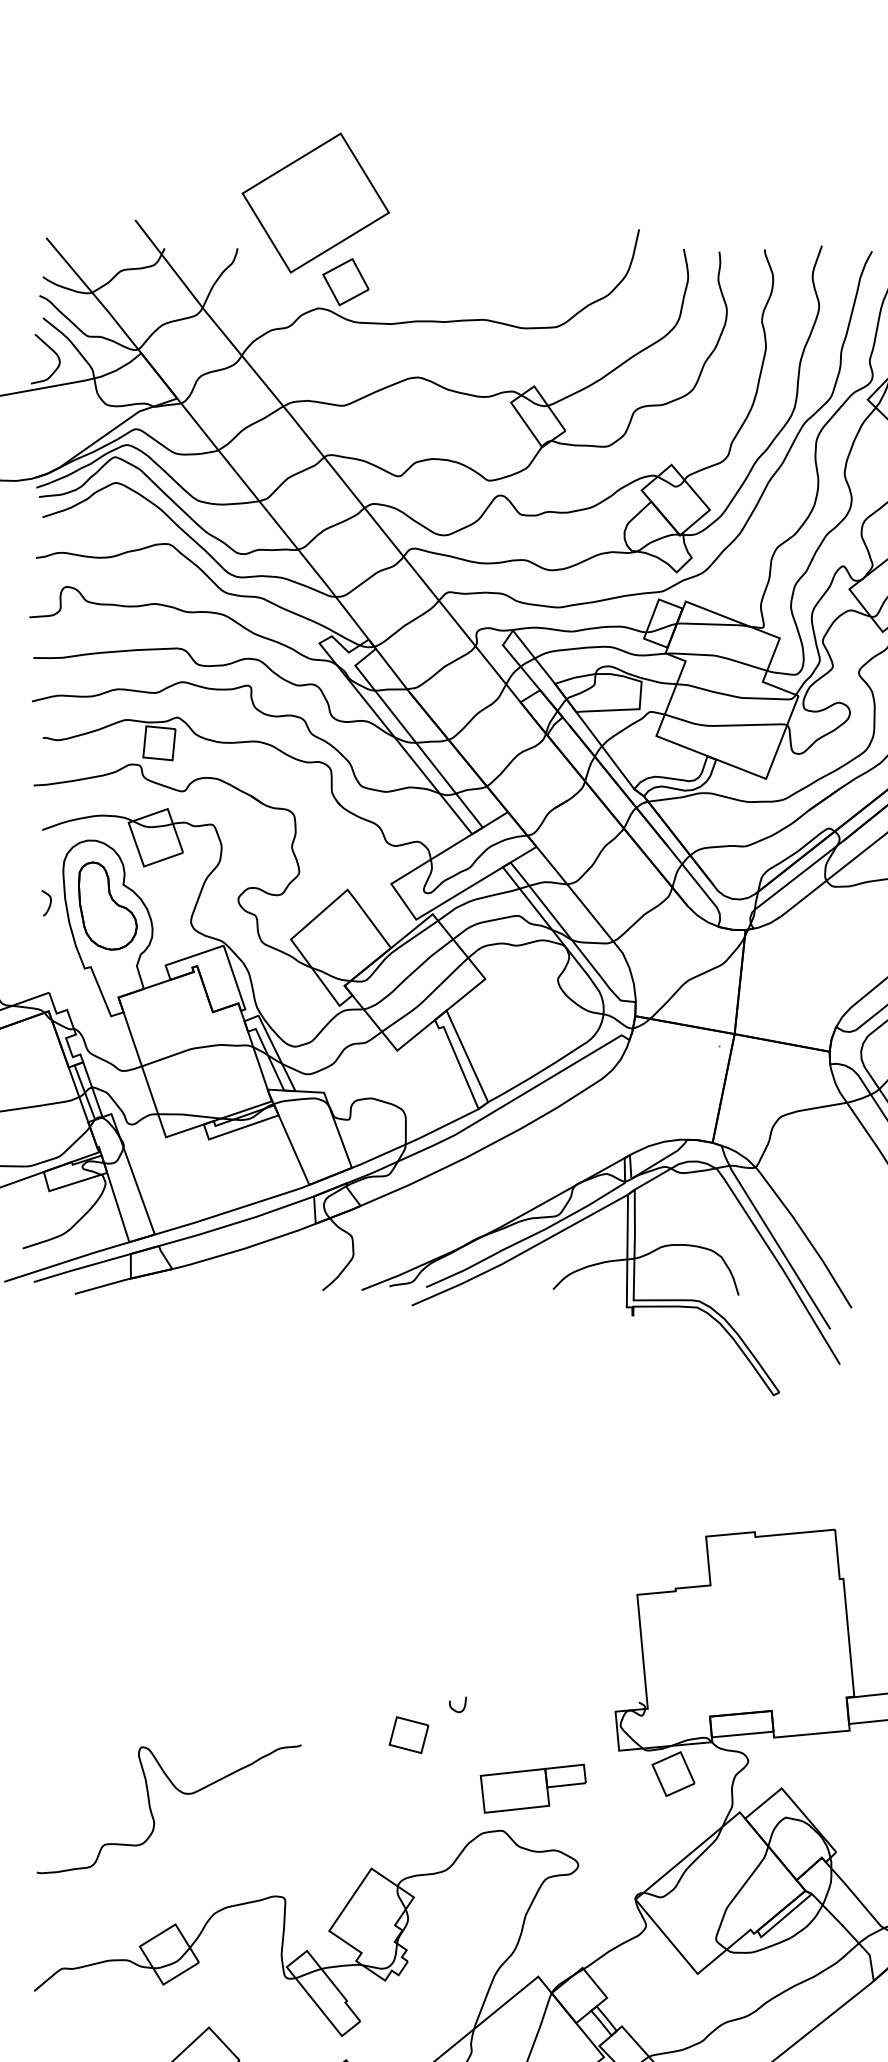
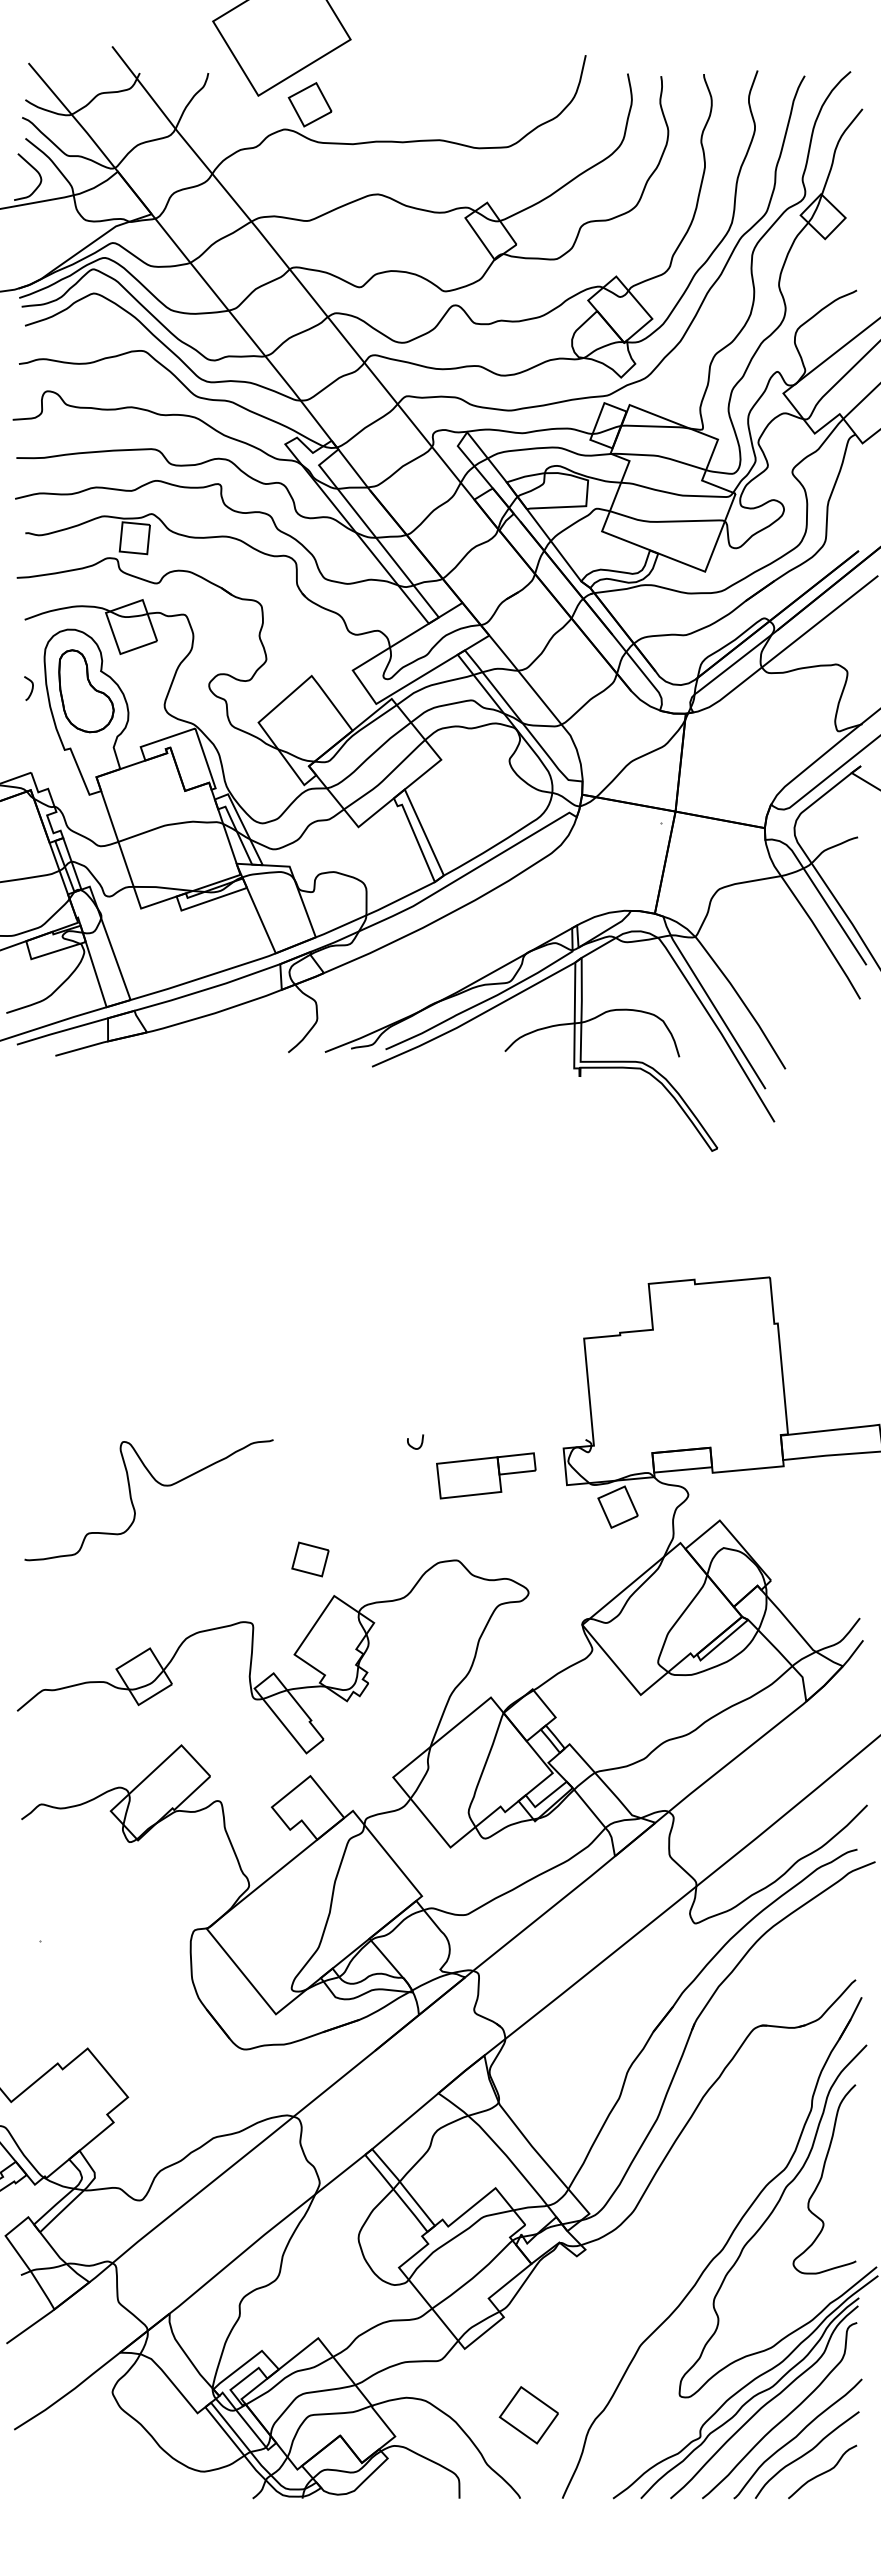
part: (409, 1735) -> (310, 1559), moved
part: (533, 1788) -> (486, 1475), moved
curve: (153, 1815) -> (134, 1506), moved

